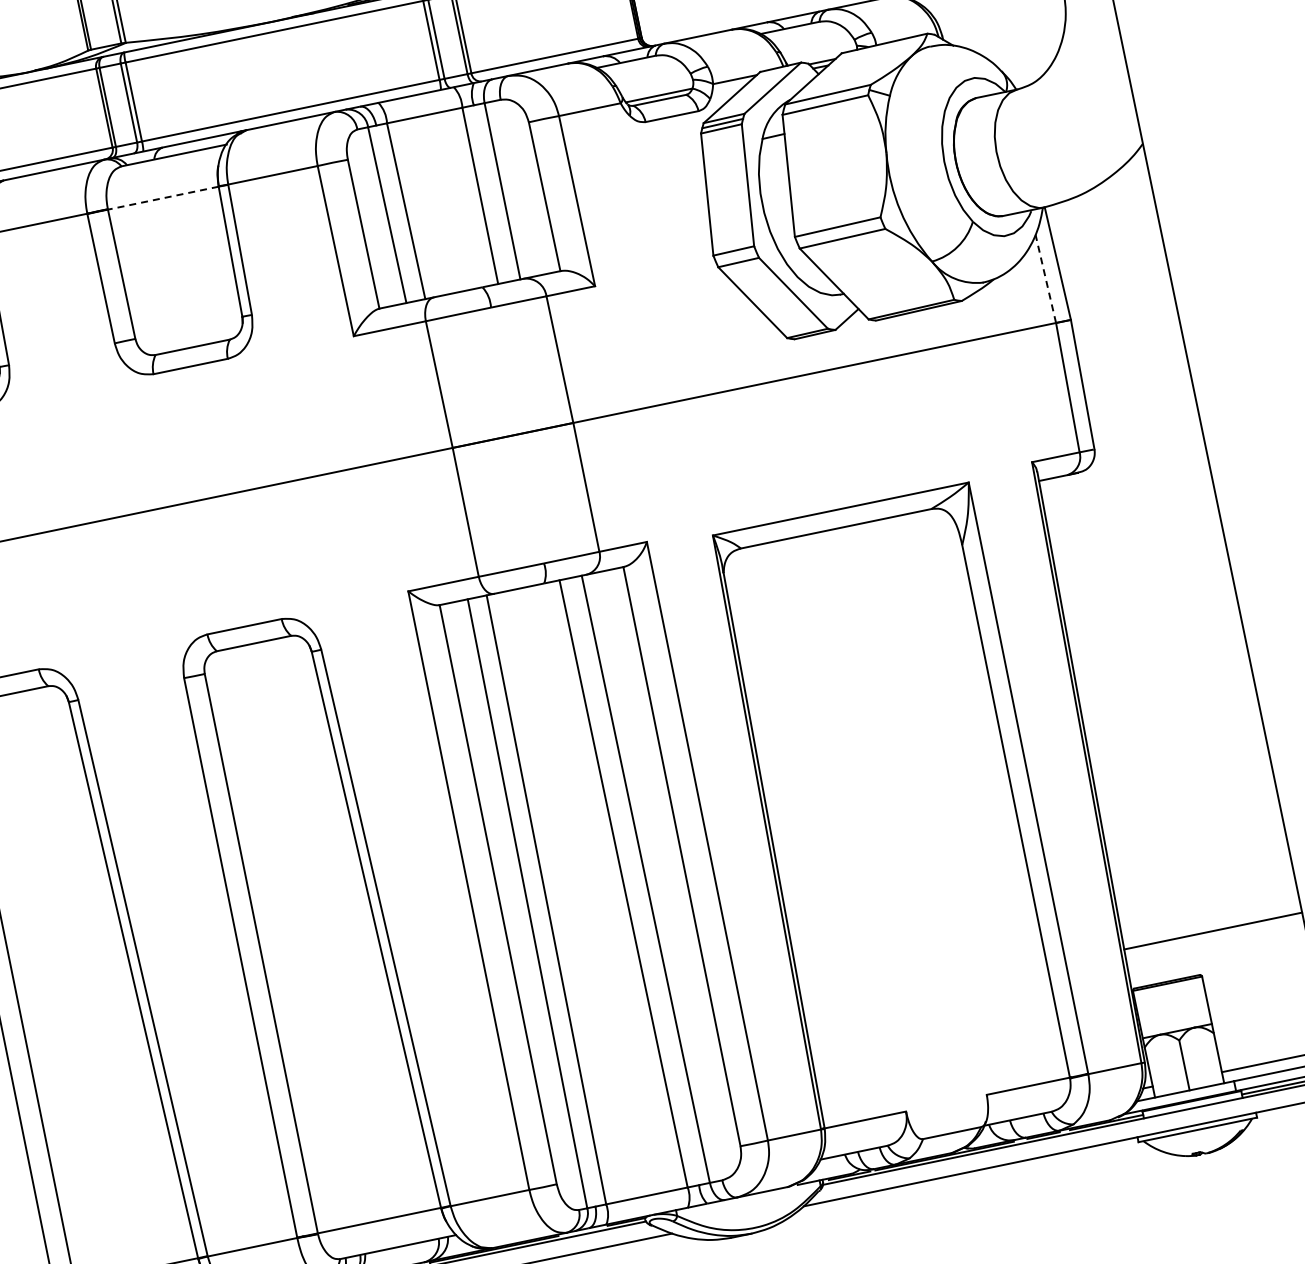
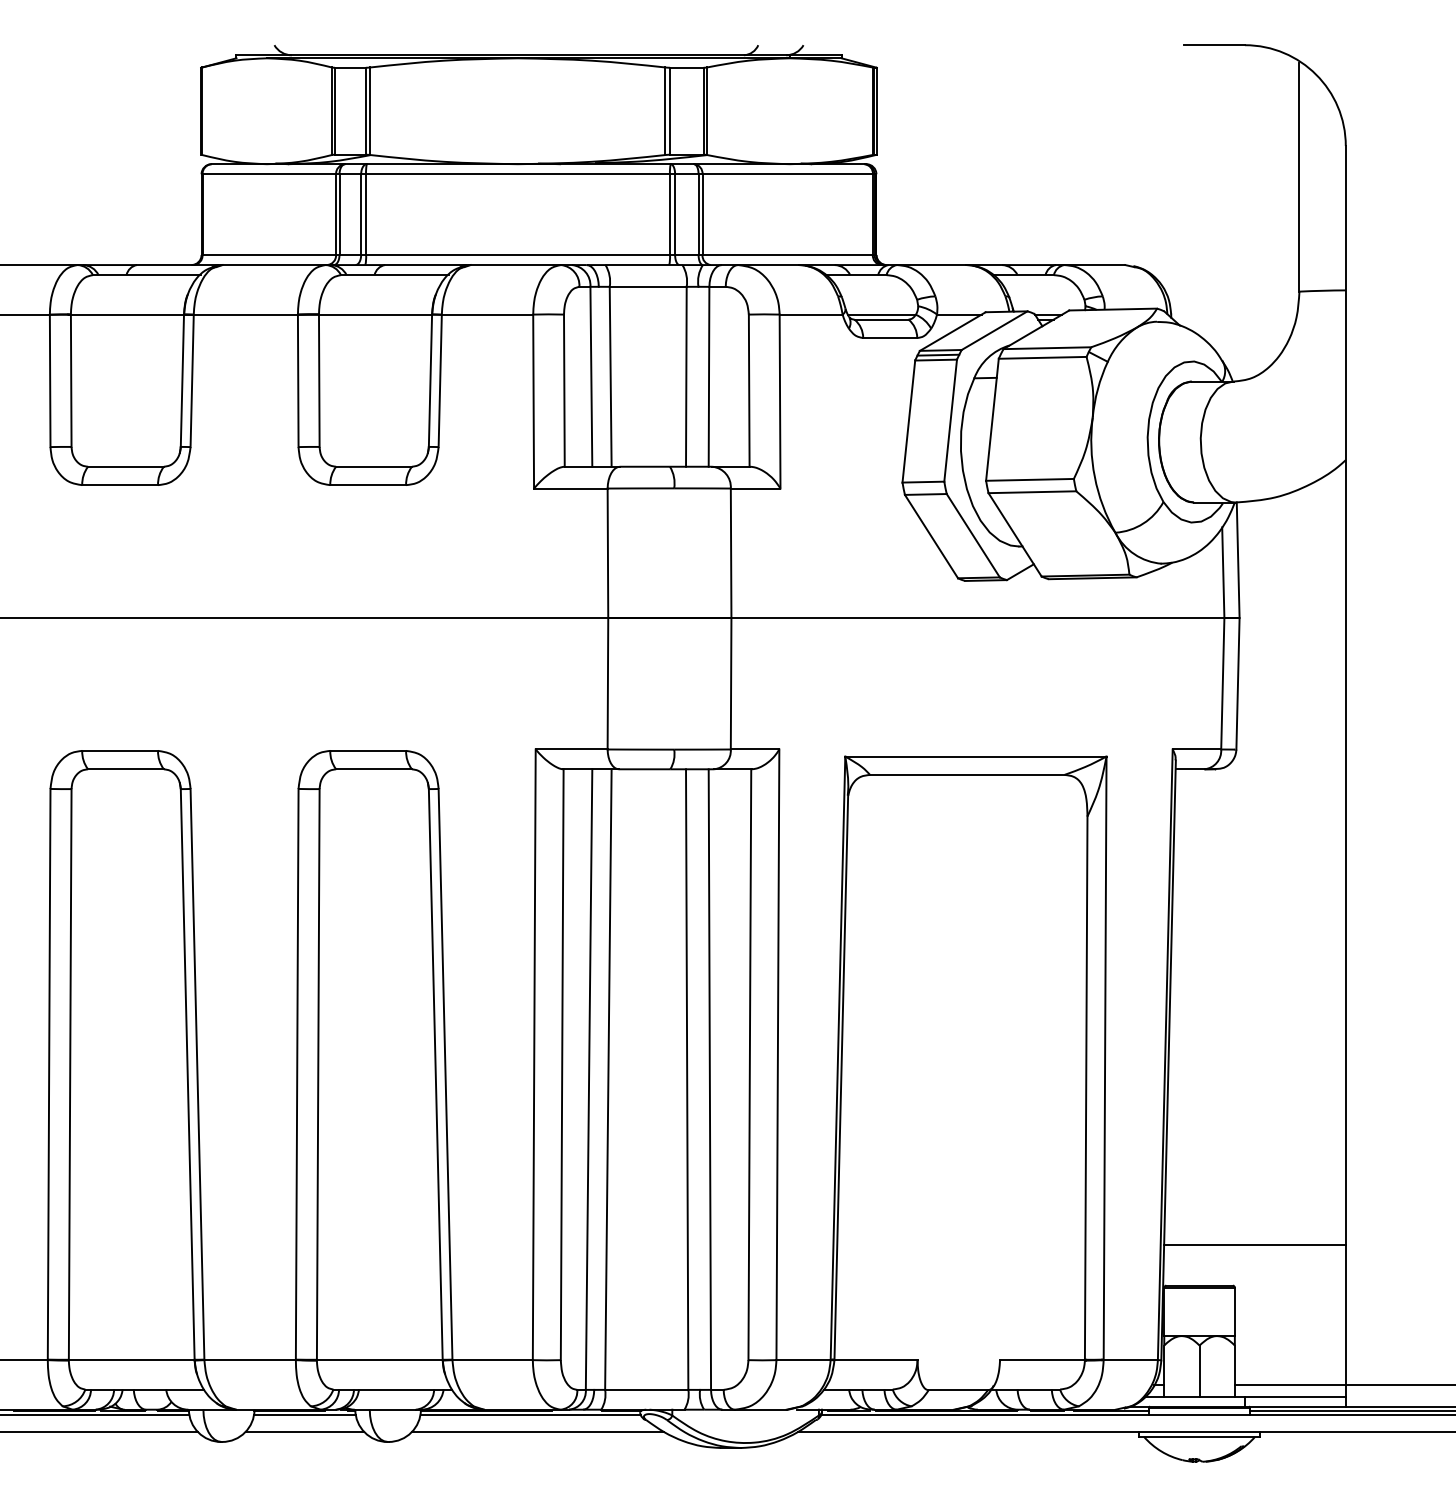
line: (163, 197) -> (375, 314), dashed -> solid
line: (1045, 278) -> (1223, 572), dashed -> solid

